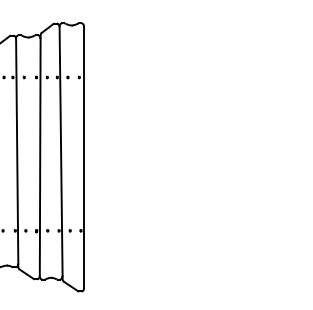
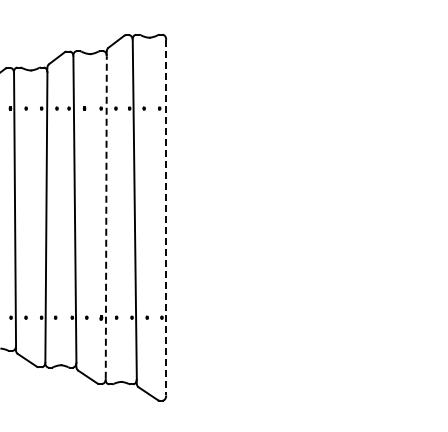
line: (40, 157) -> (106, 217), solid -> dashed
line: (84, 157) -> (166, 217), solid -> dashed

